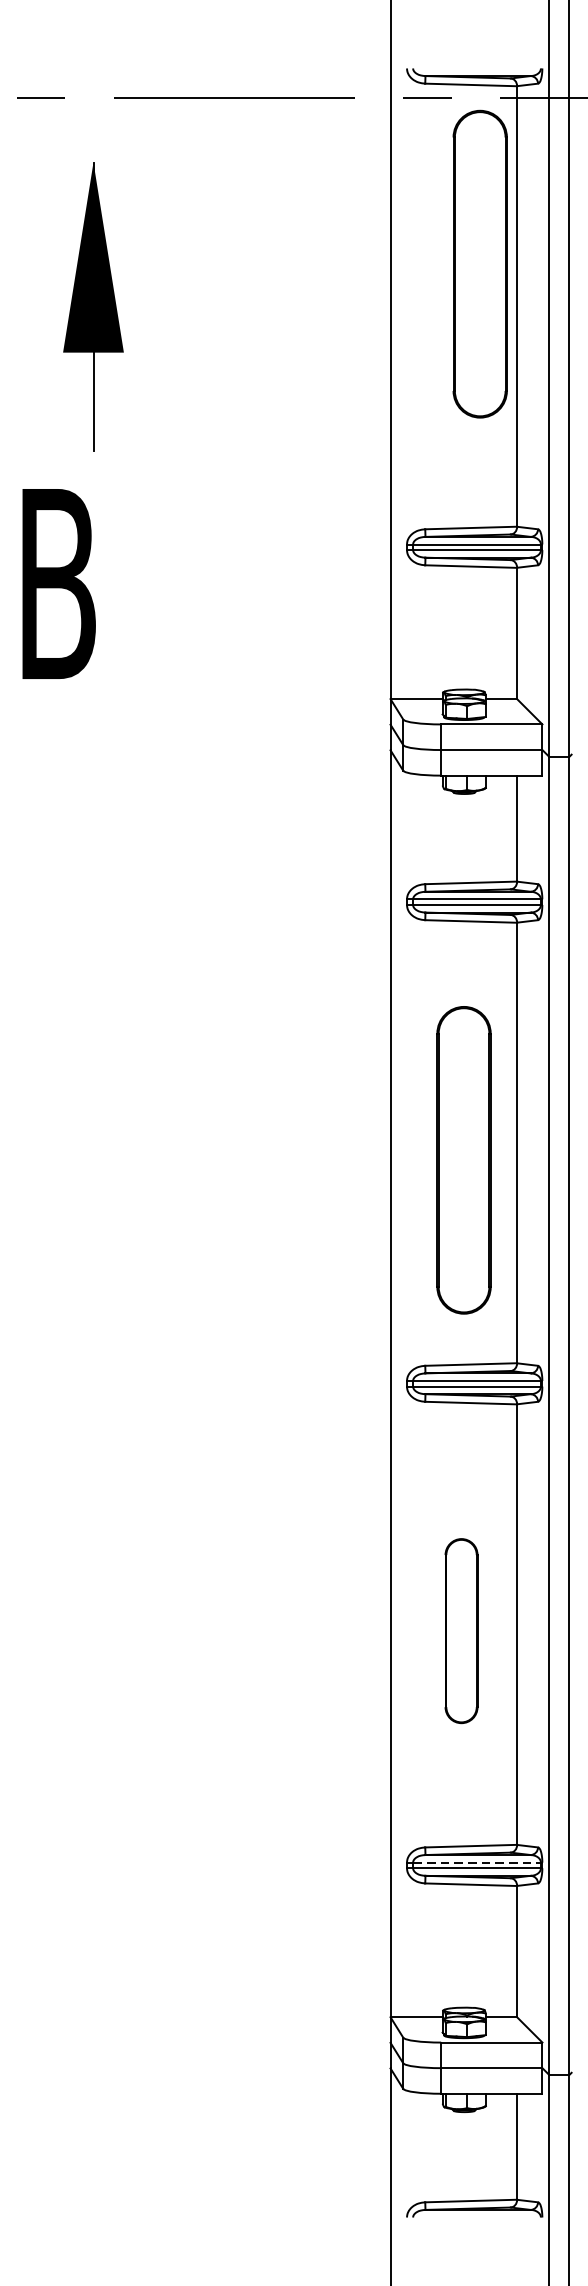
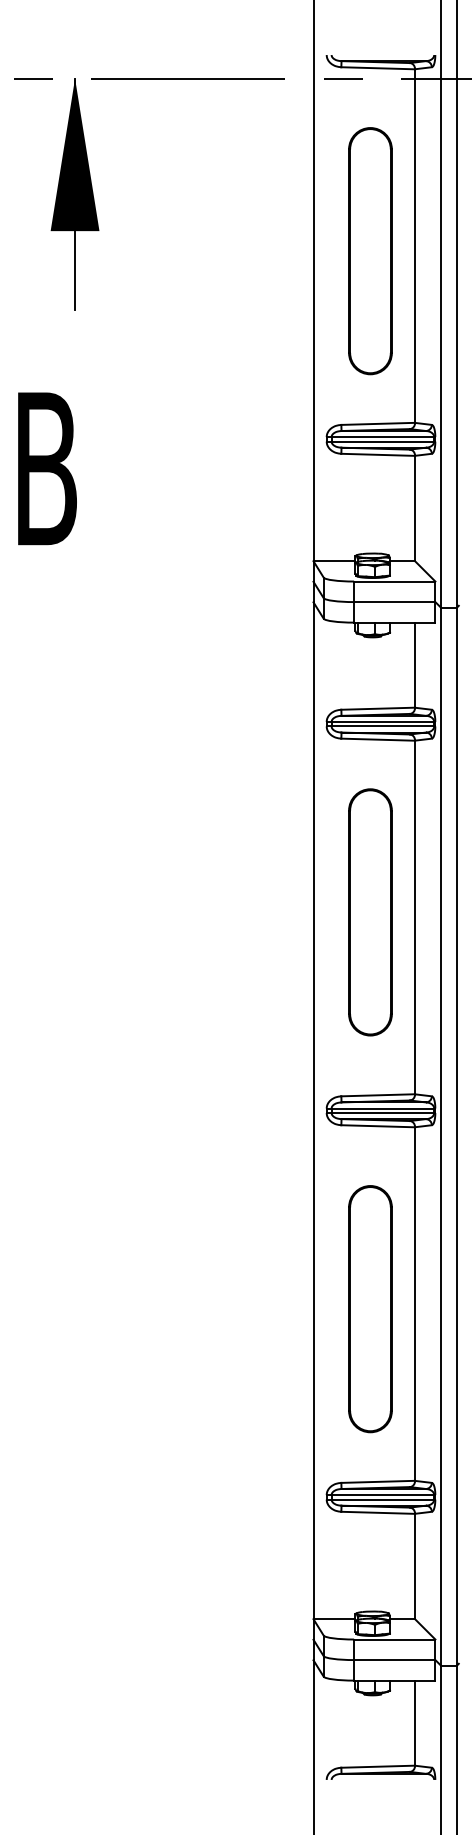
part: (480, 264) -> (370, 251), moved
part: (92, 307) -> (74, 194), moved
part: (464, 1160) -> (370, 912), moved
part: (461, 1631) -> (370, 1309), size x1.67
line: (477, 1863) -> (383, 1495), dashed -> solid

